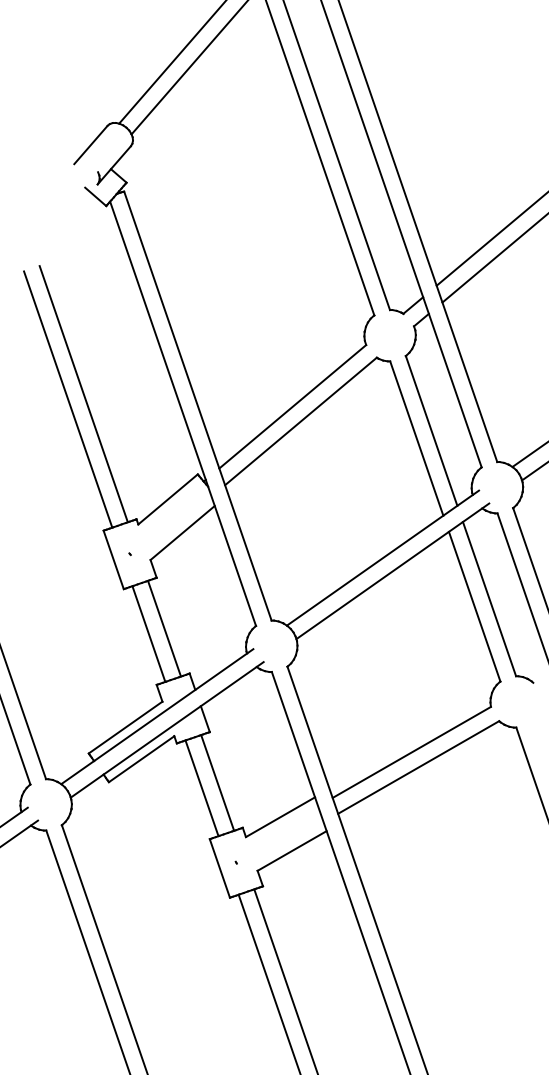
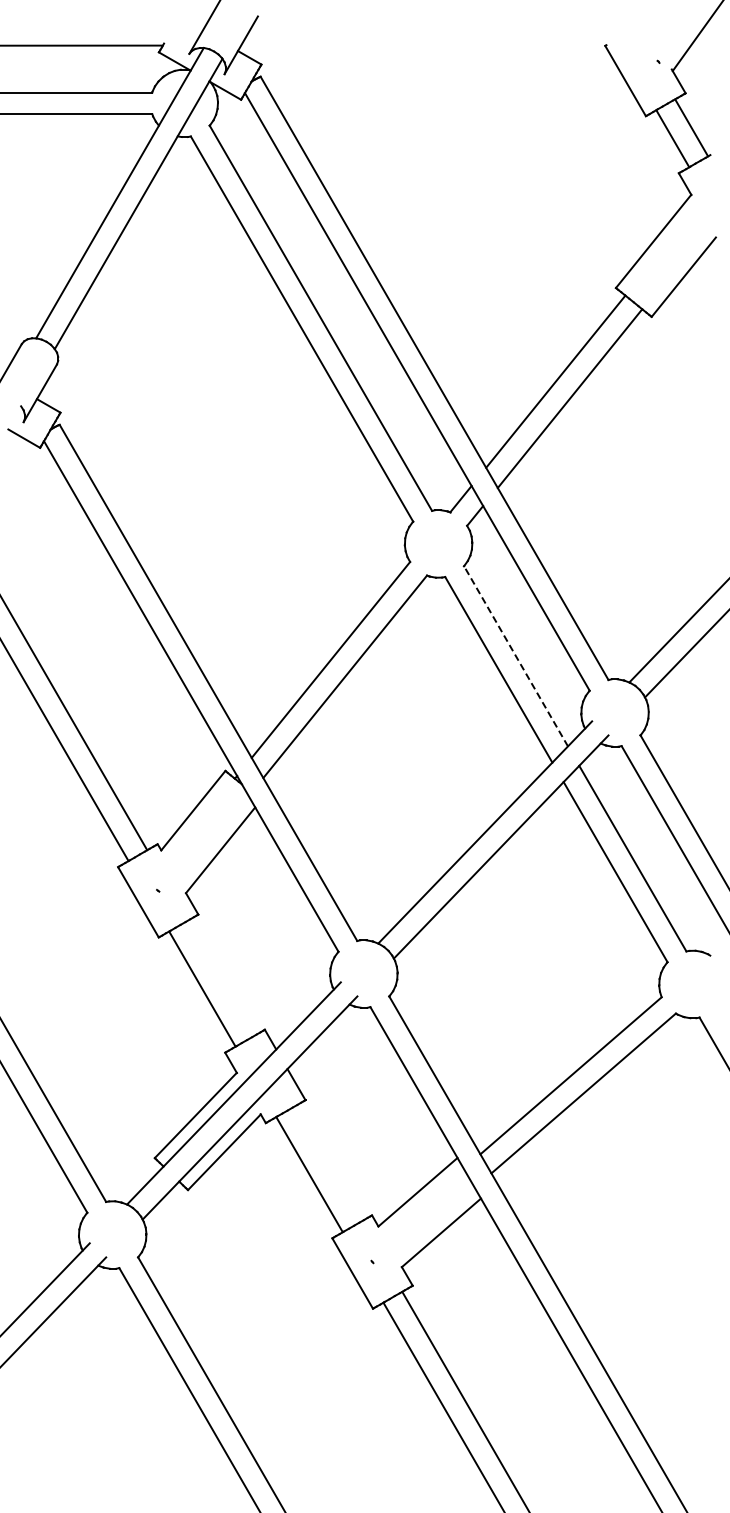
line: (431, 430) -> (515, 655), solid -> dashed
line: (164, 628) -> (220, 977), removed
line: (217, 782) -> (328, 1163), removed

